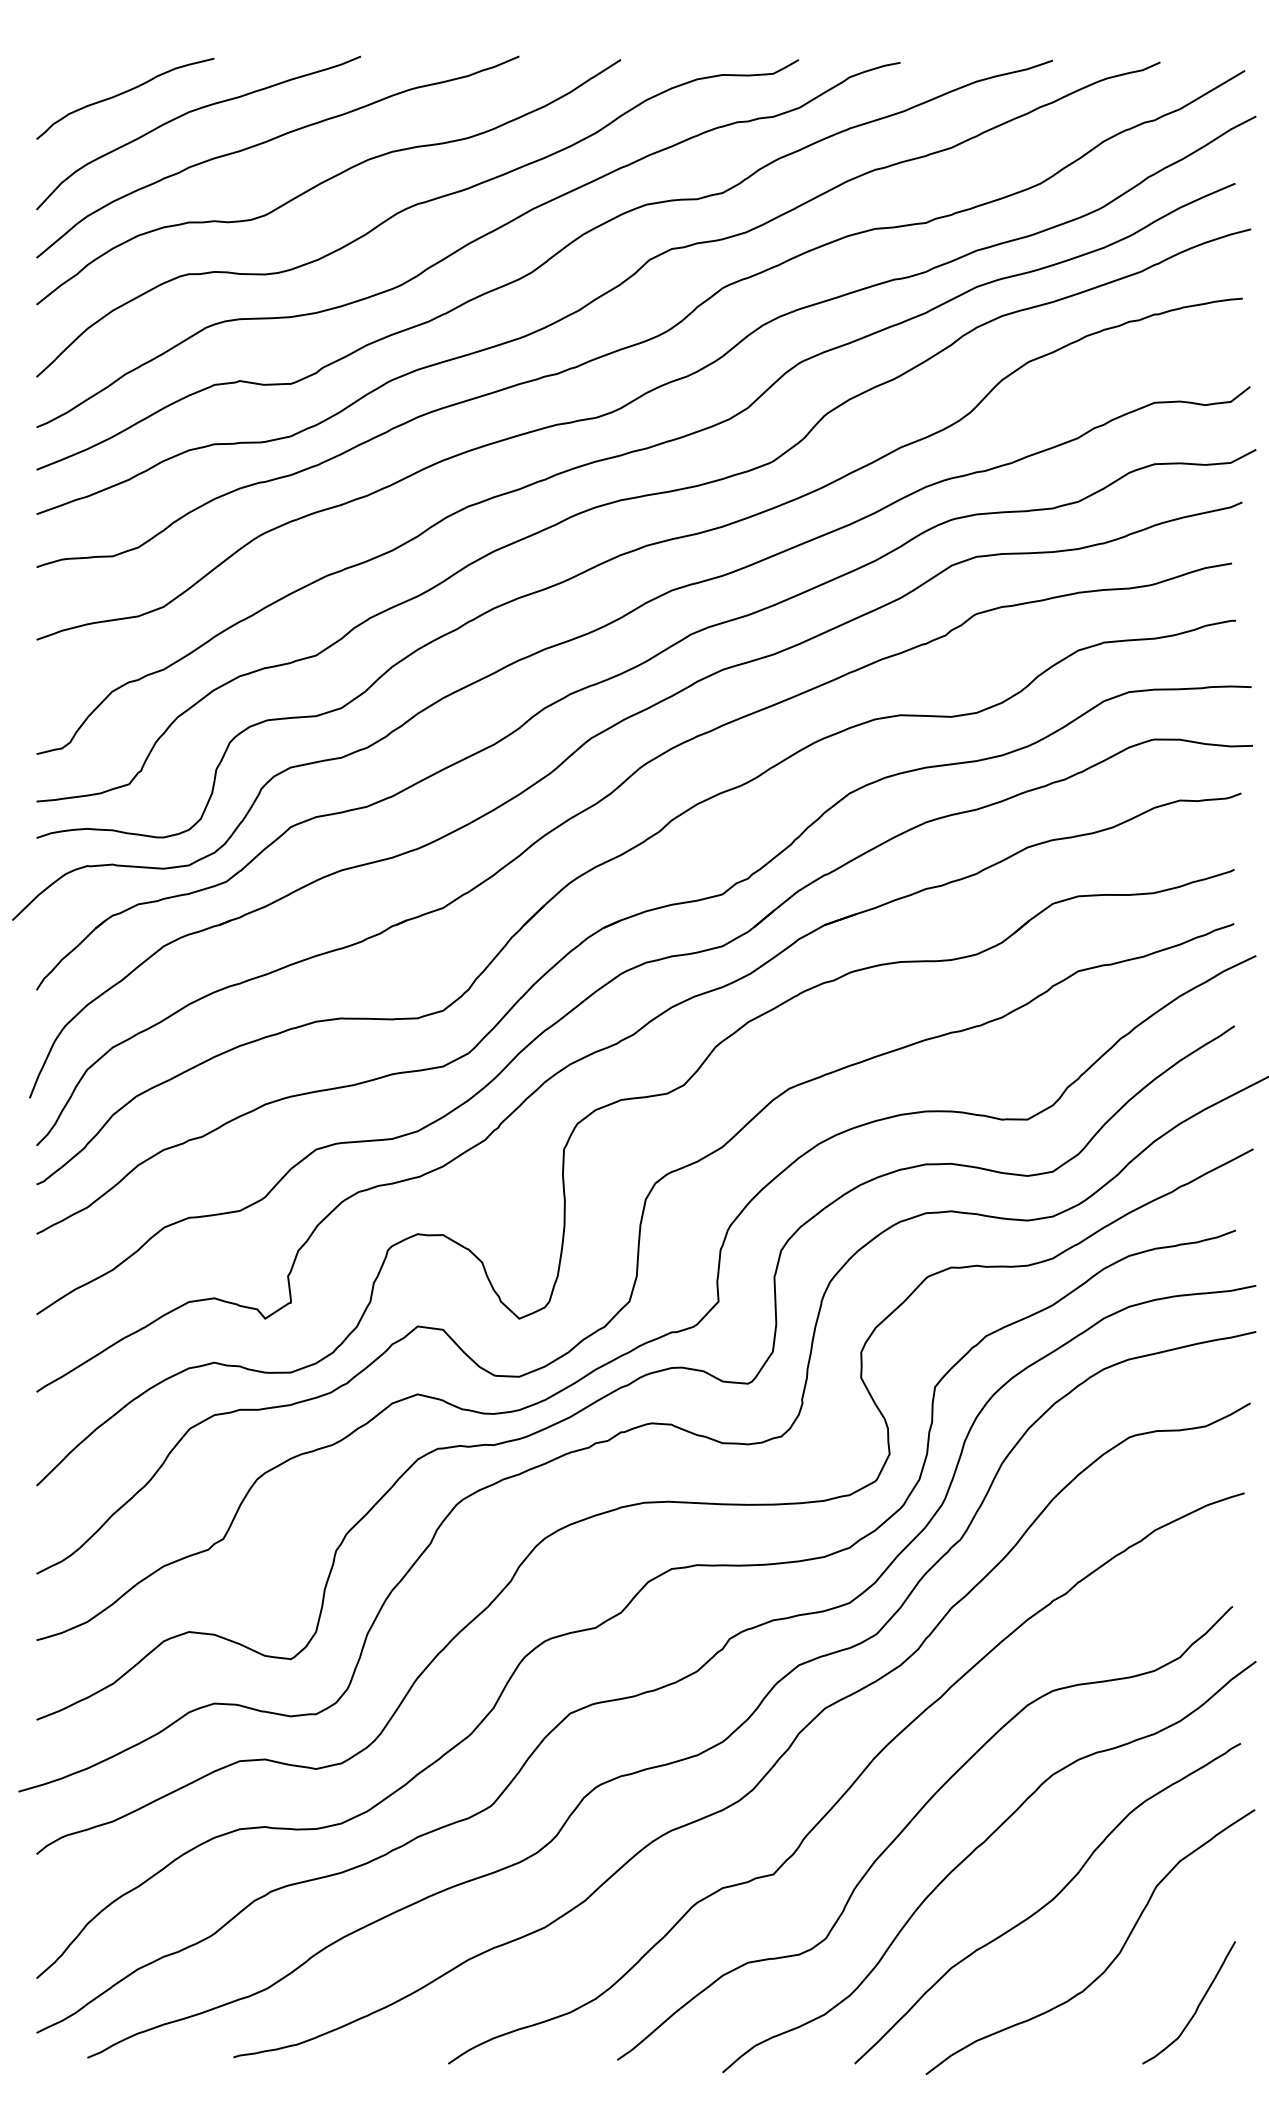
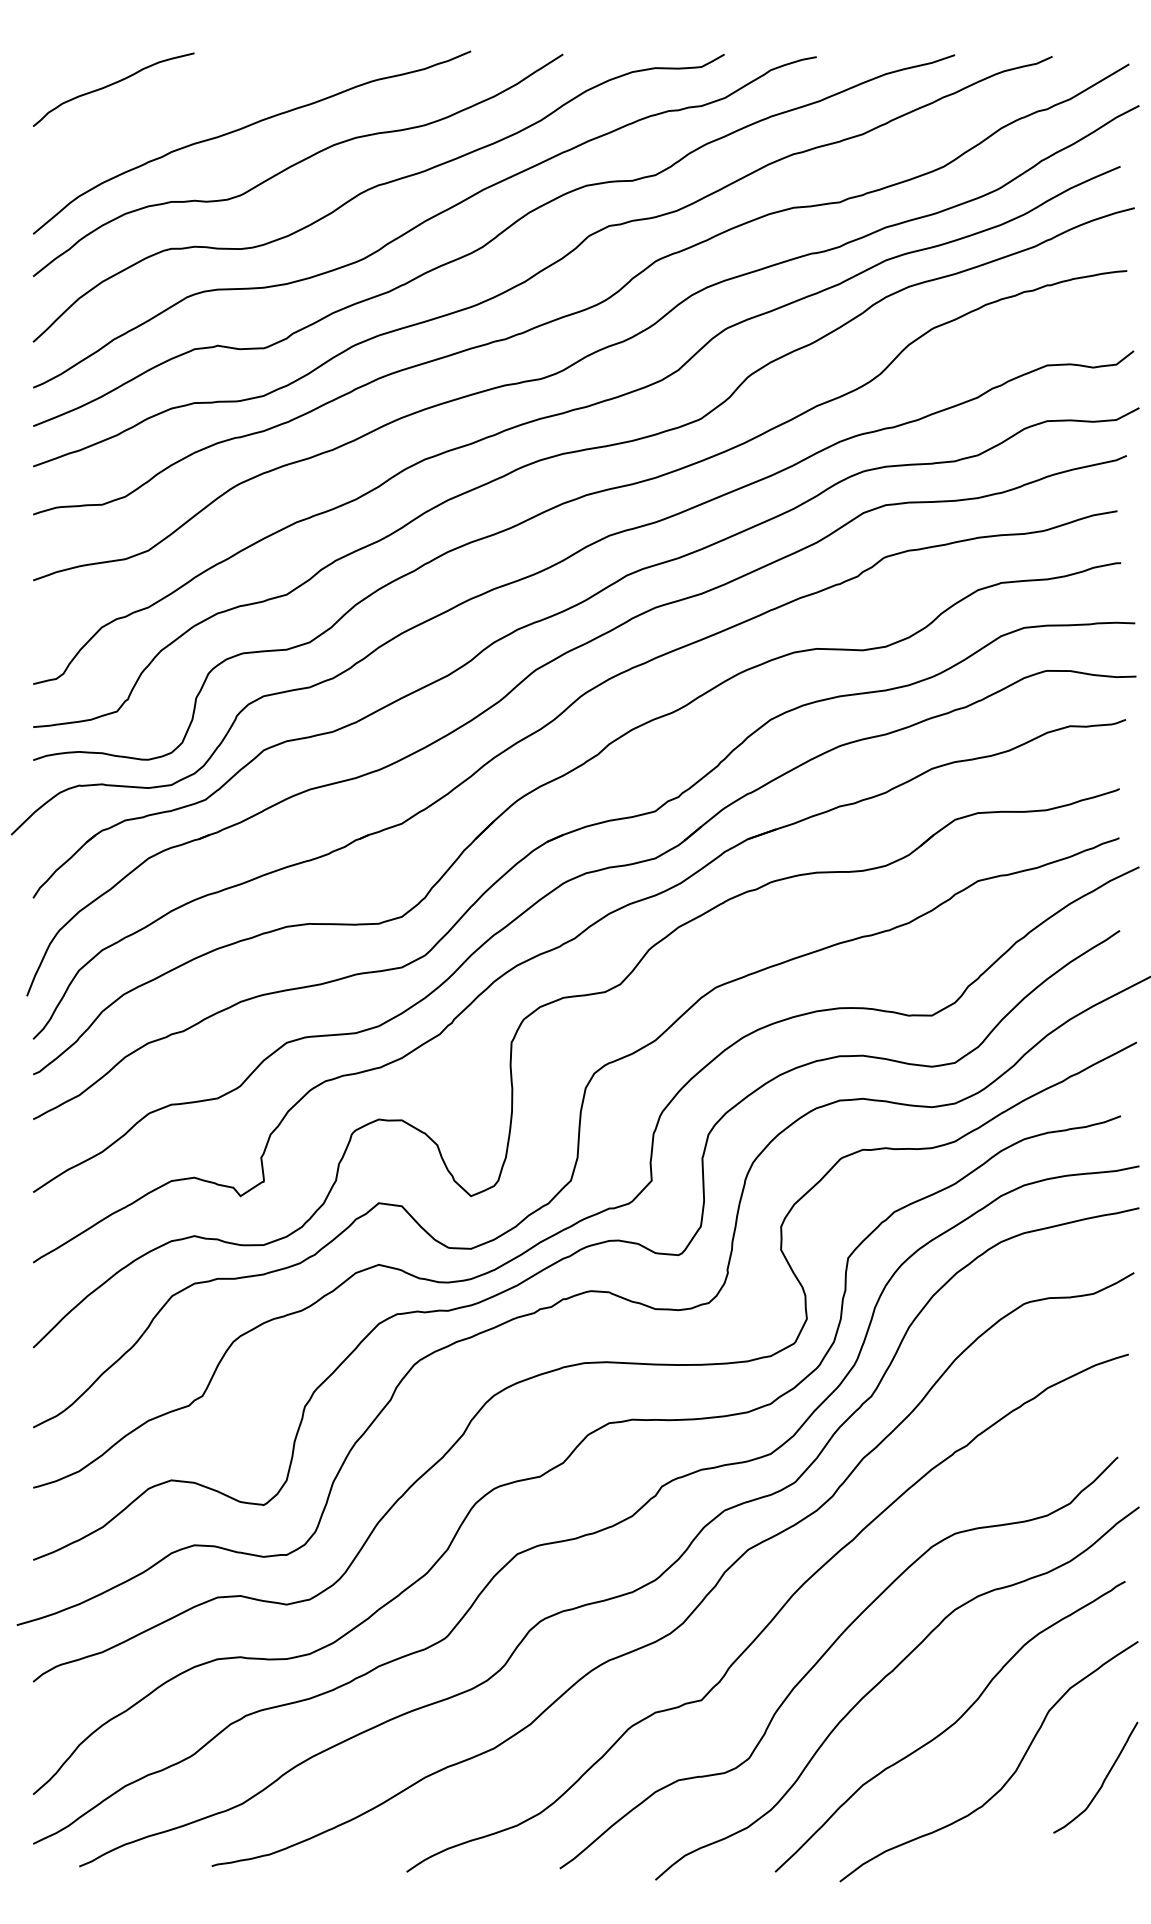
curve: (191, 112) -> (173, 102), removed
curve: (1196, 2007) -> (1102, 1781), moved

